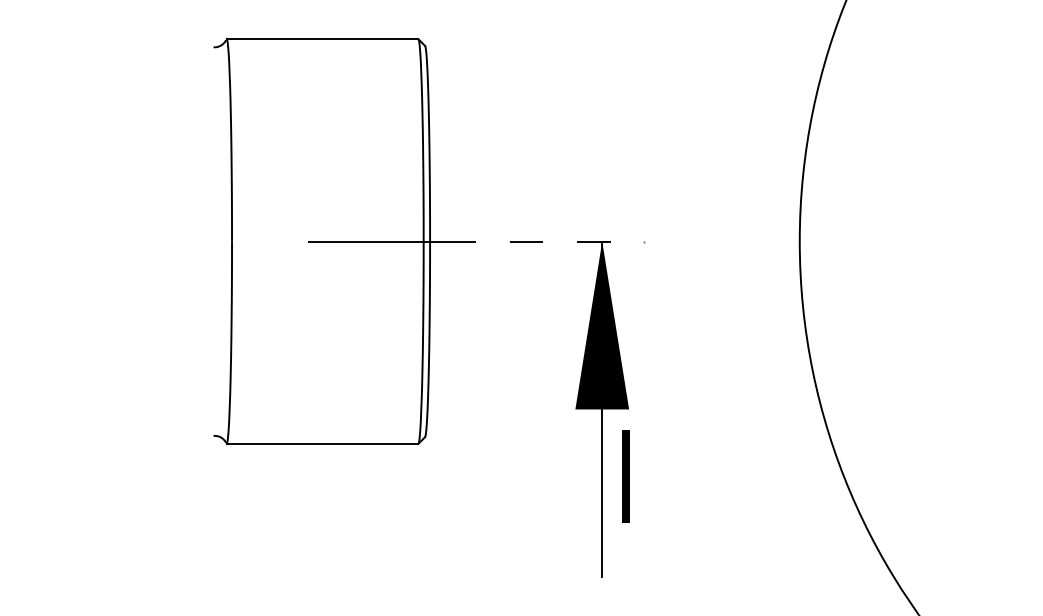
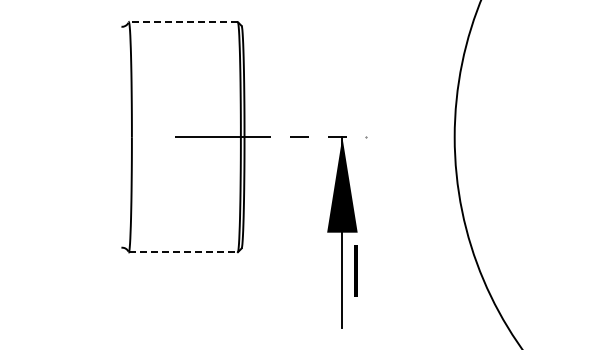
line: (320, 39) -> (182, 22), solid -> dashed
line: (322, 444) -> (183, 252), solid -> dashed

